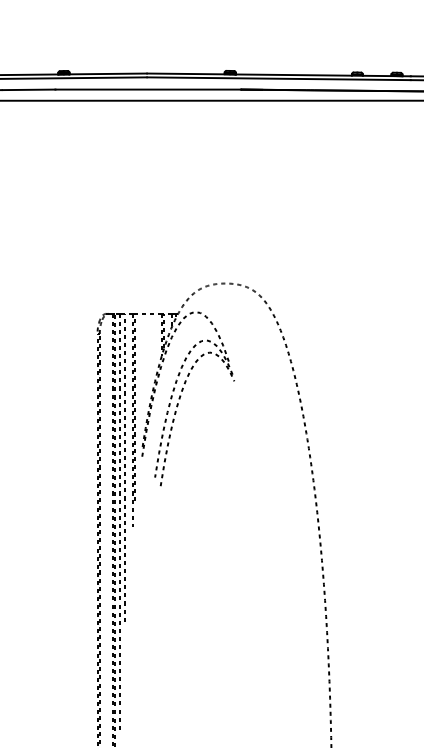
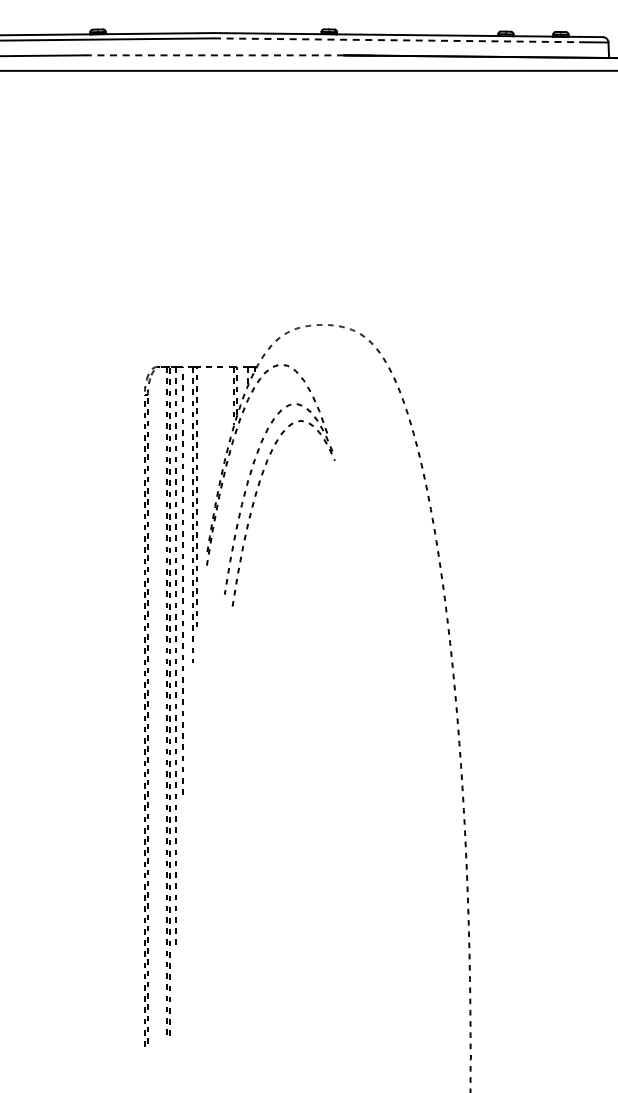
line: (279, 78) -> (397, 40), solid -> dashed
line: (148, 89) -> (215, 55), solid -> dashed

